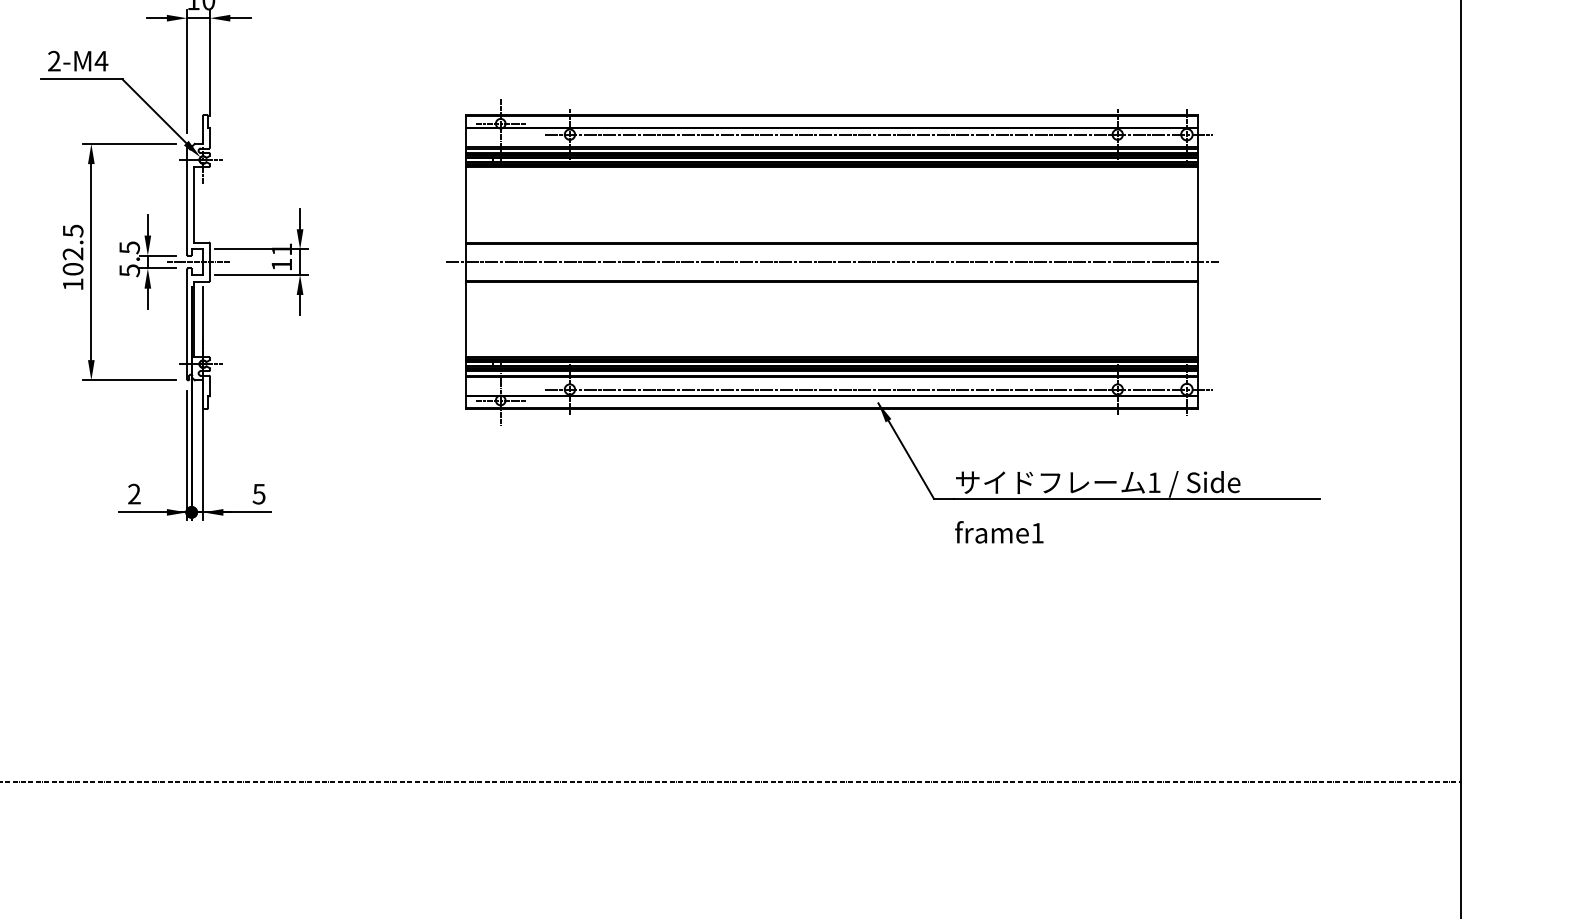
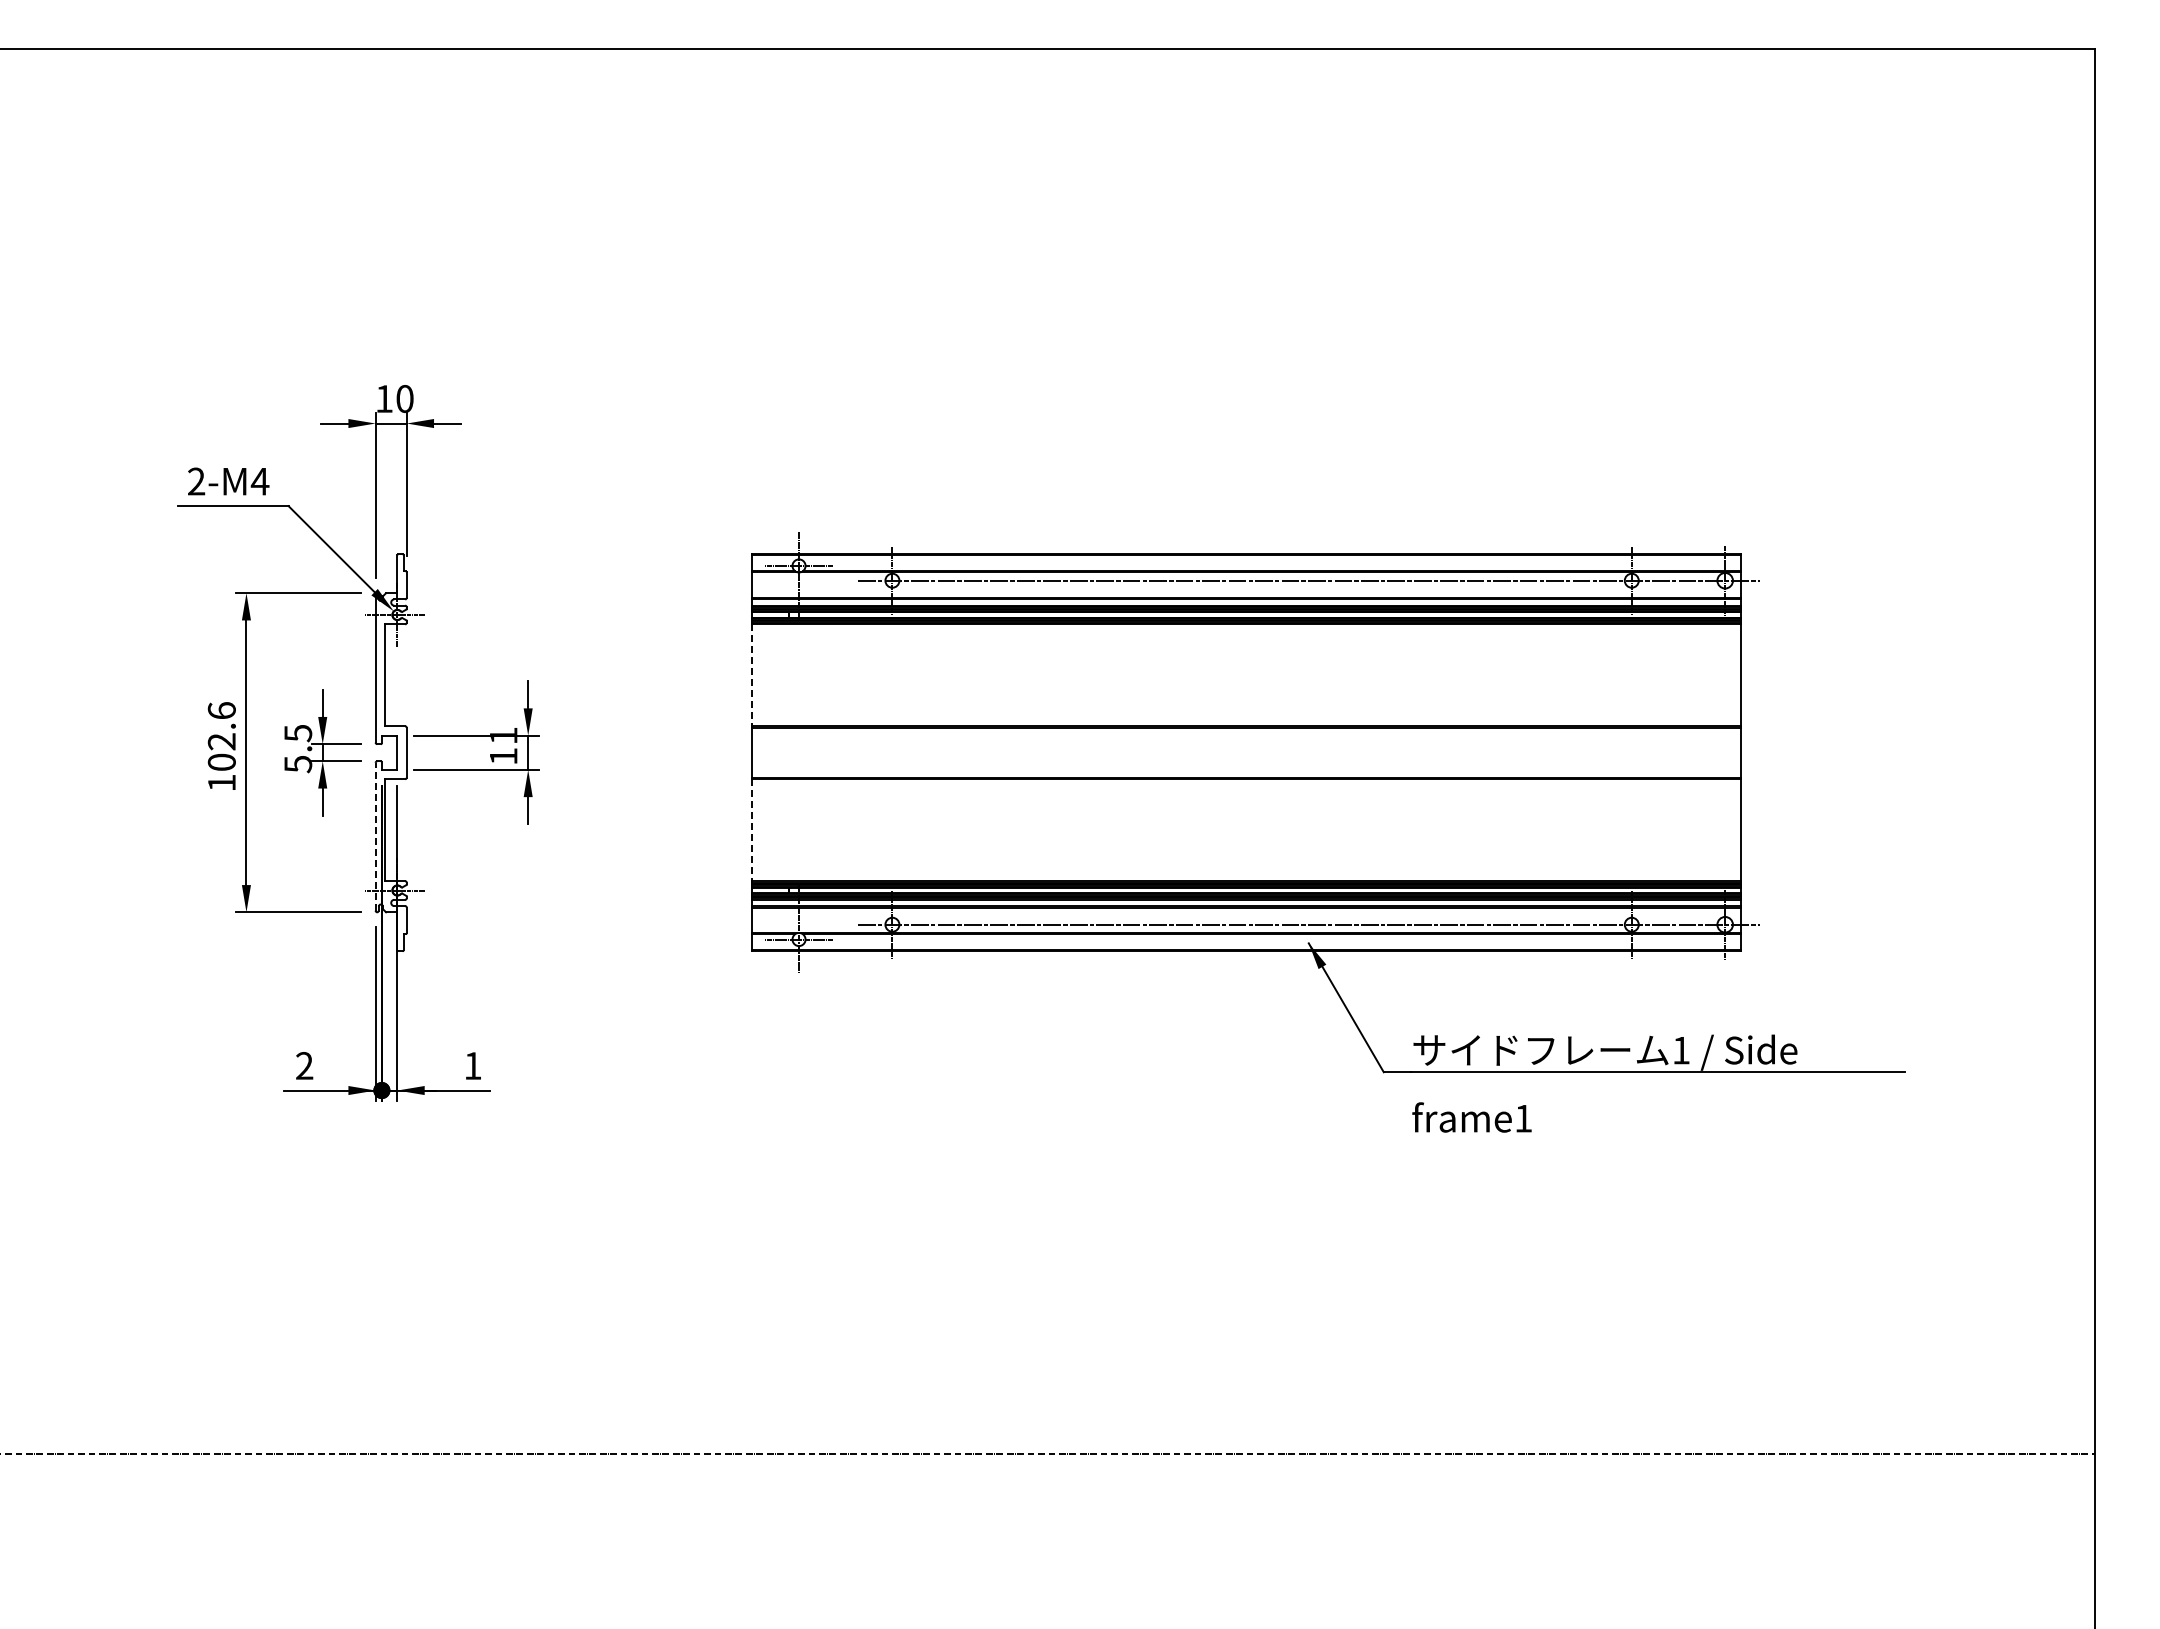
line: (466, 204) -> (752, 675), solid -> dashed
text: (72, 230) -> (221, 710), 102.5 -> 102.6
line: (198, 261) -> (391, 752), removed
line: (832, 261) -> (1246, 752), removed
line: (466, 319) -> (752, 830), solid -> dashed
line: (186, 324) -> (375, 836), solid -> dashed
text: (258, 493) -> (472, 1065), 5 -> 1

